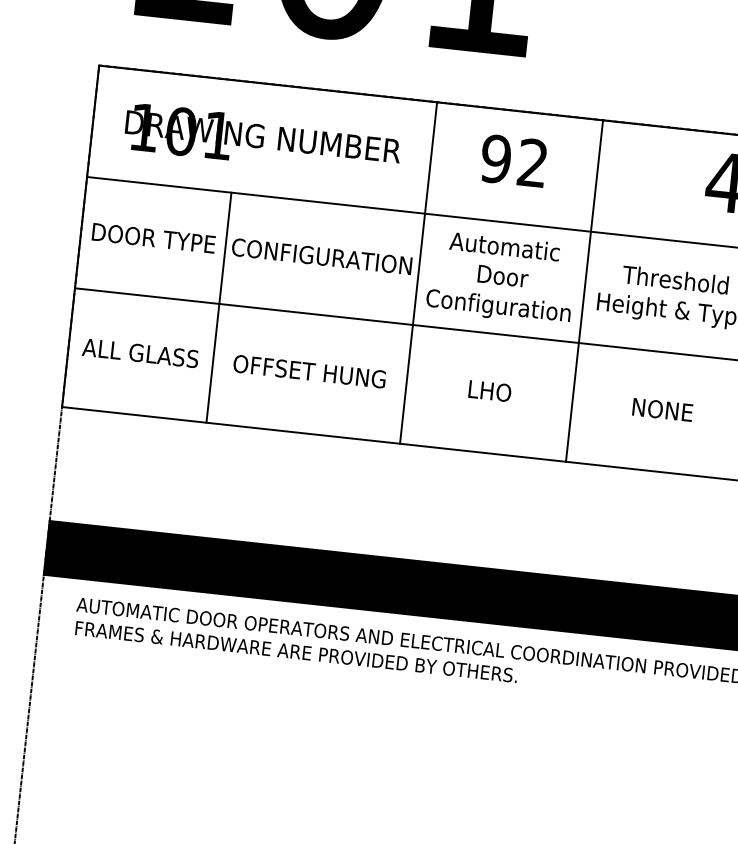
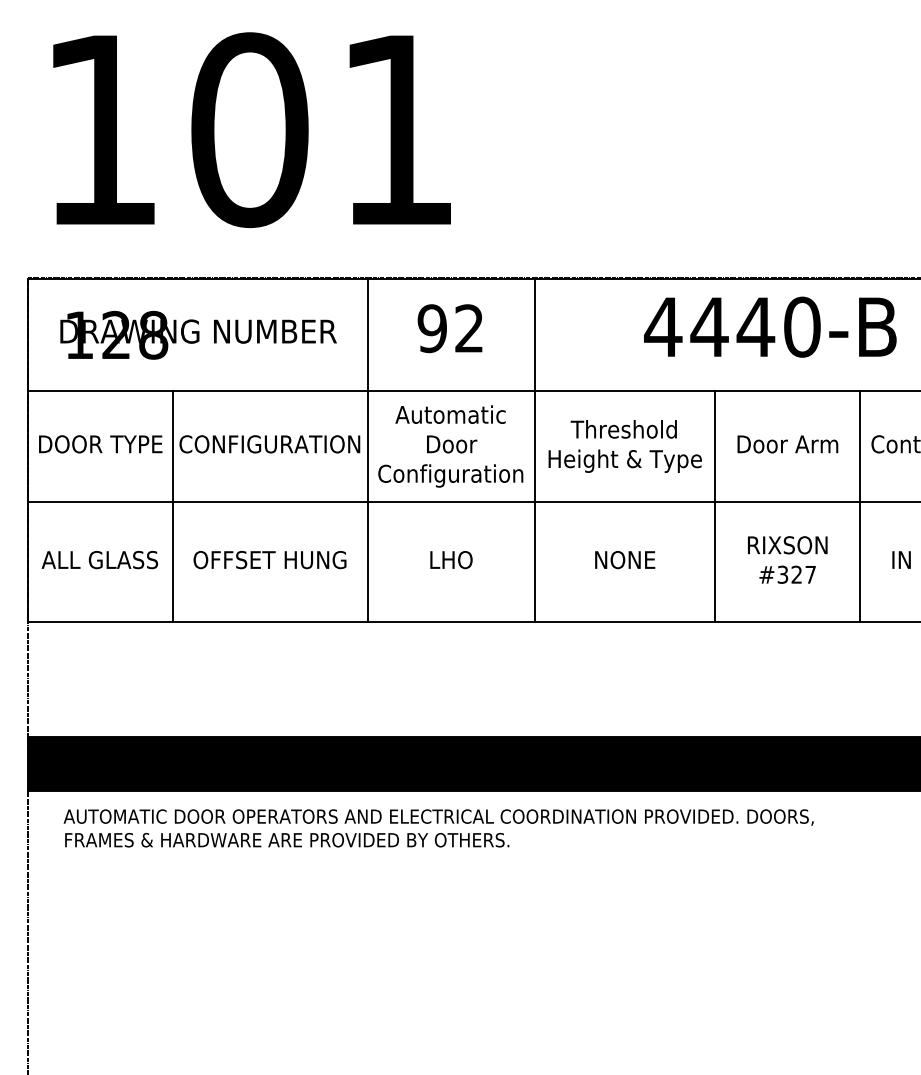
text: (200, 132) -> (135, 334), 101 -> 128

